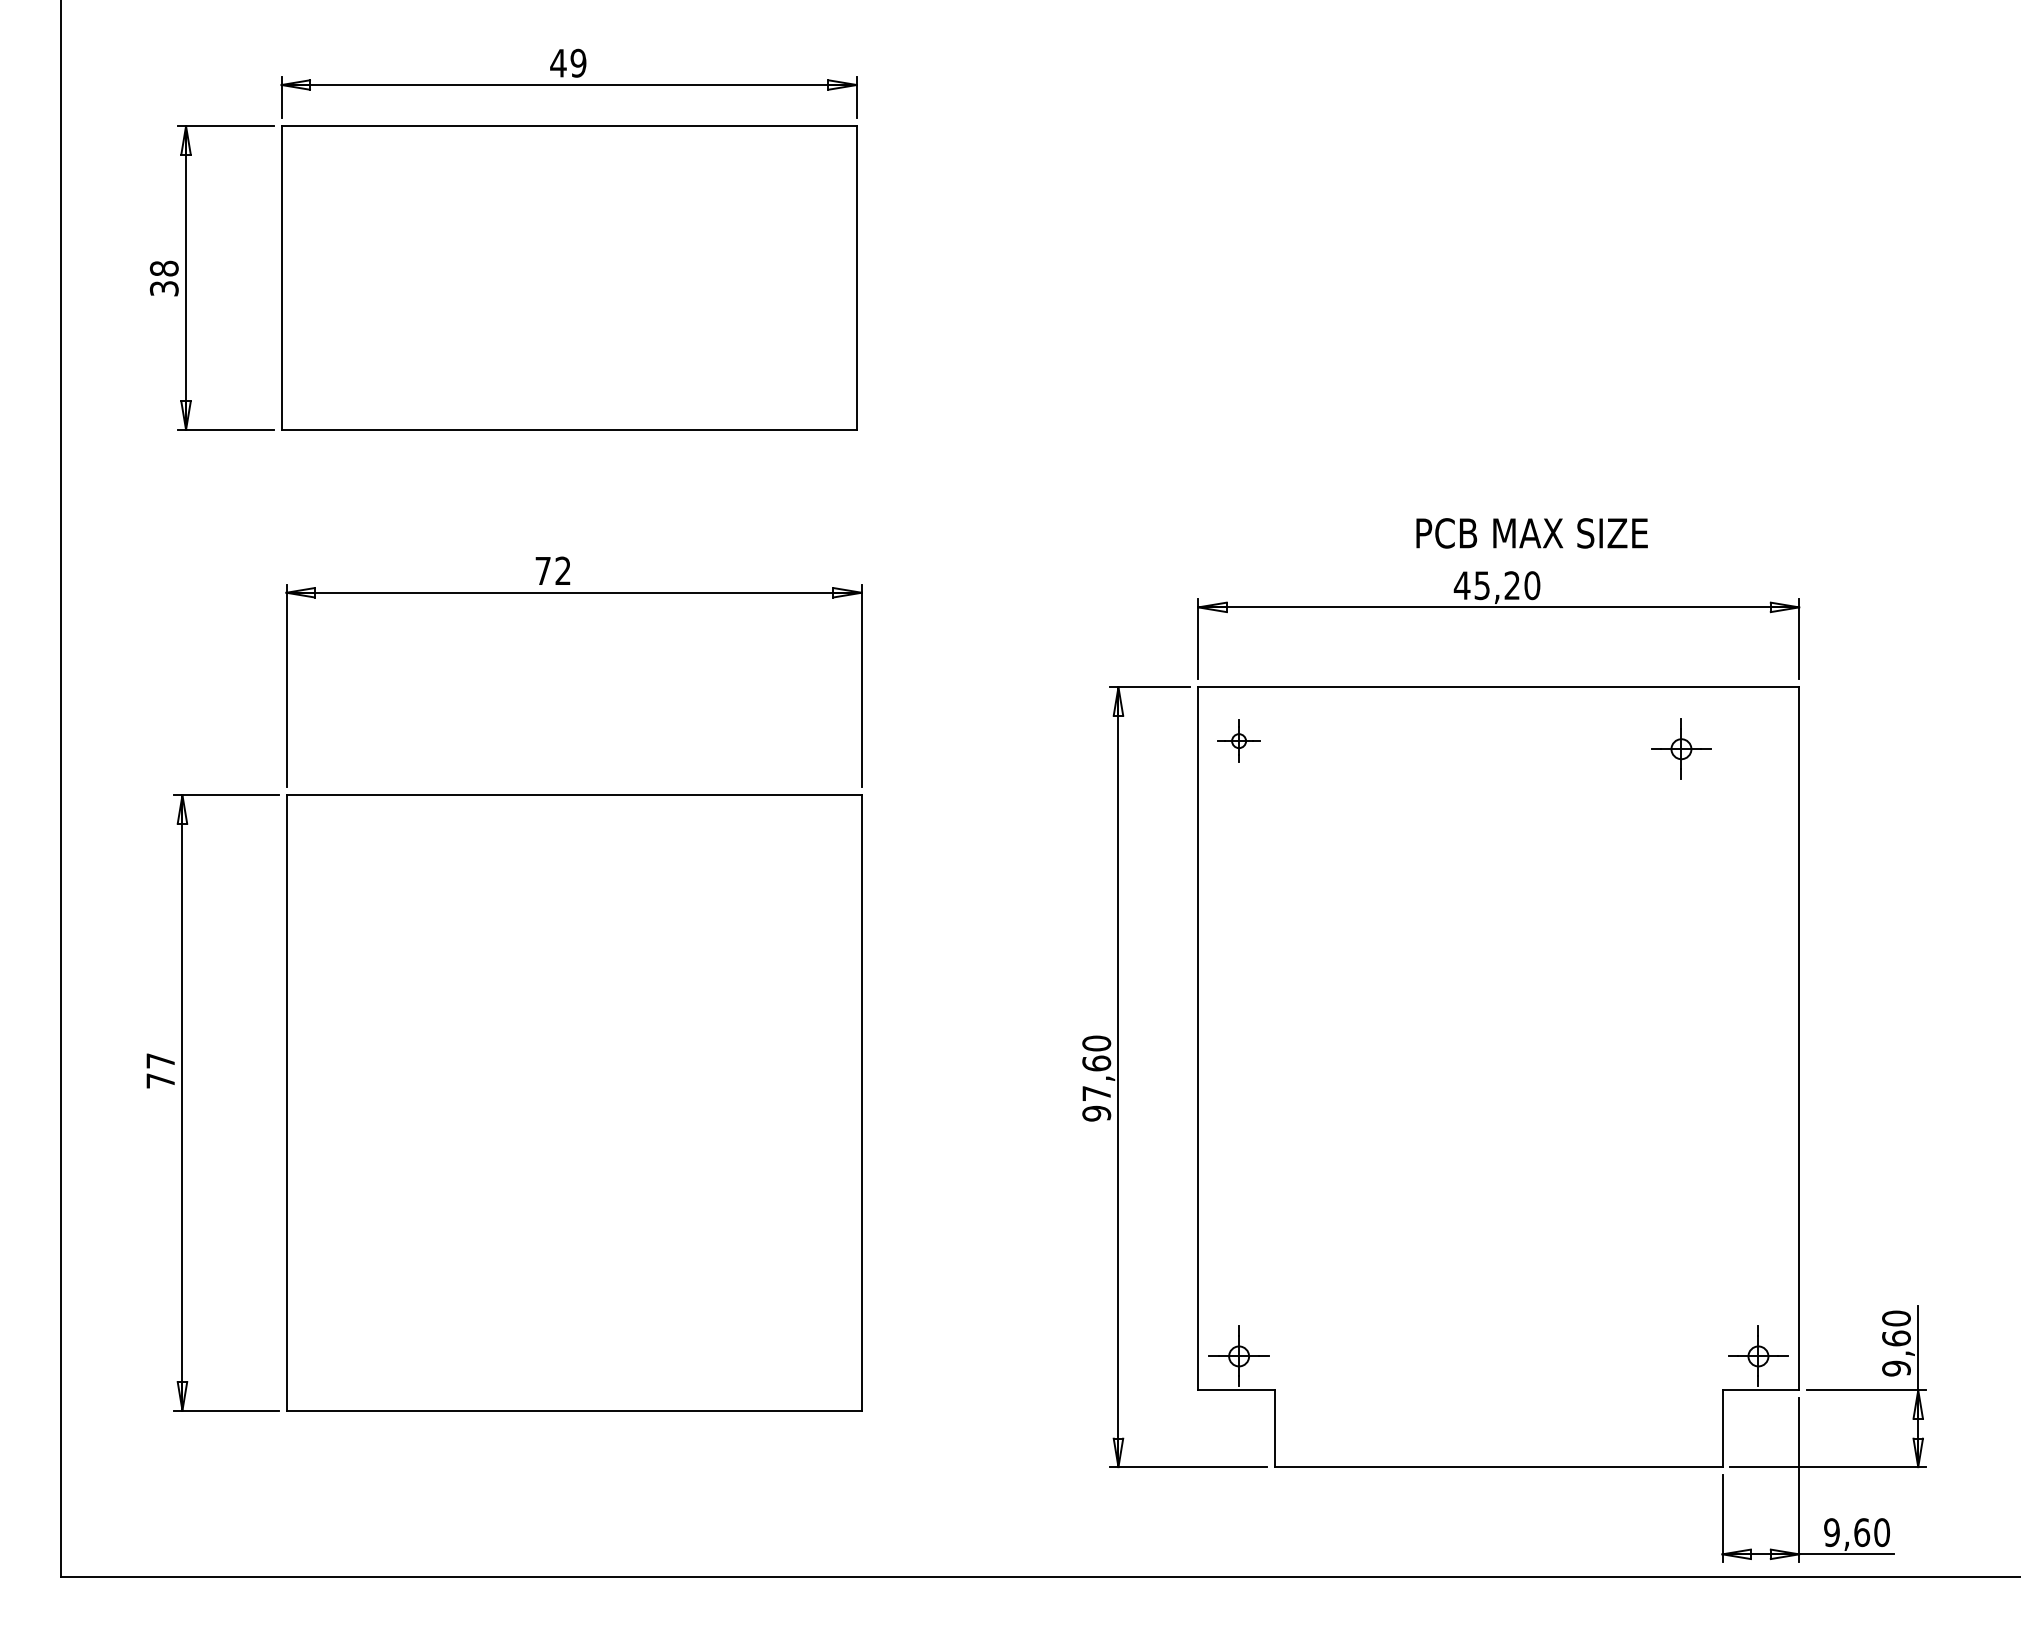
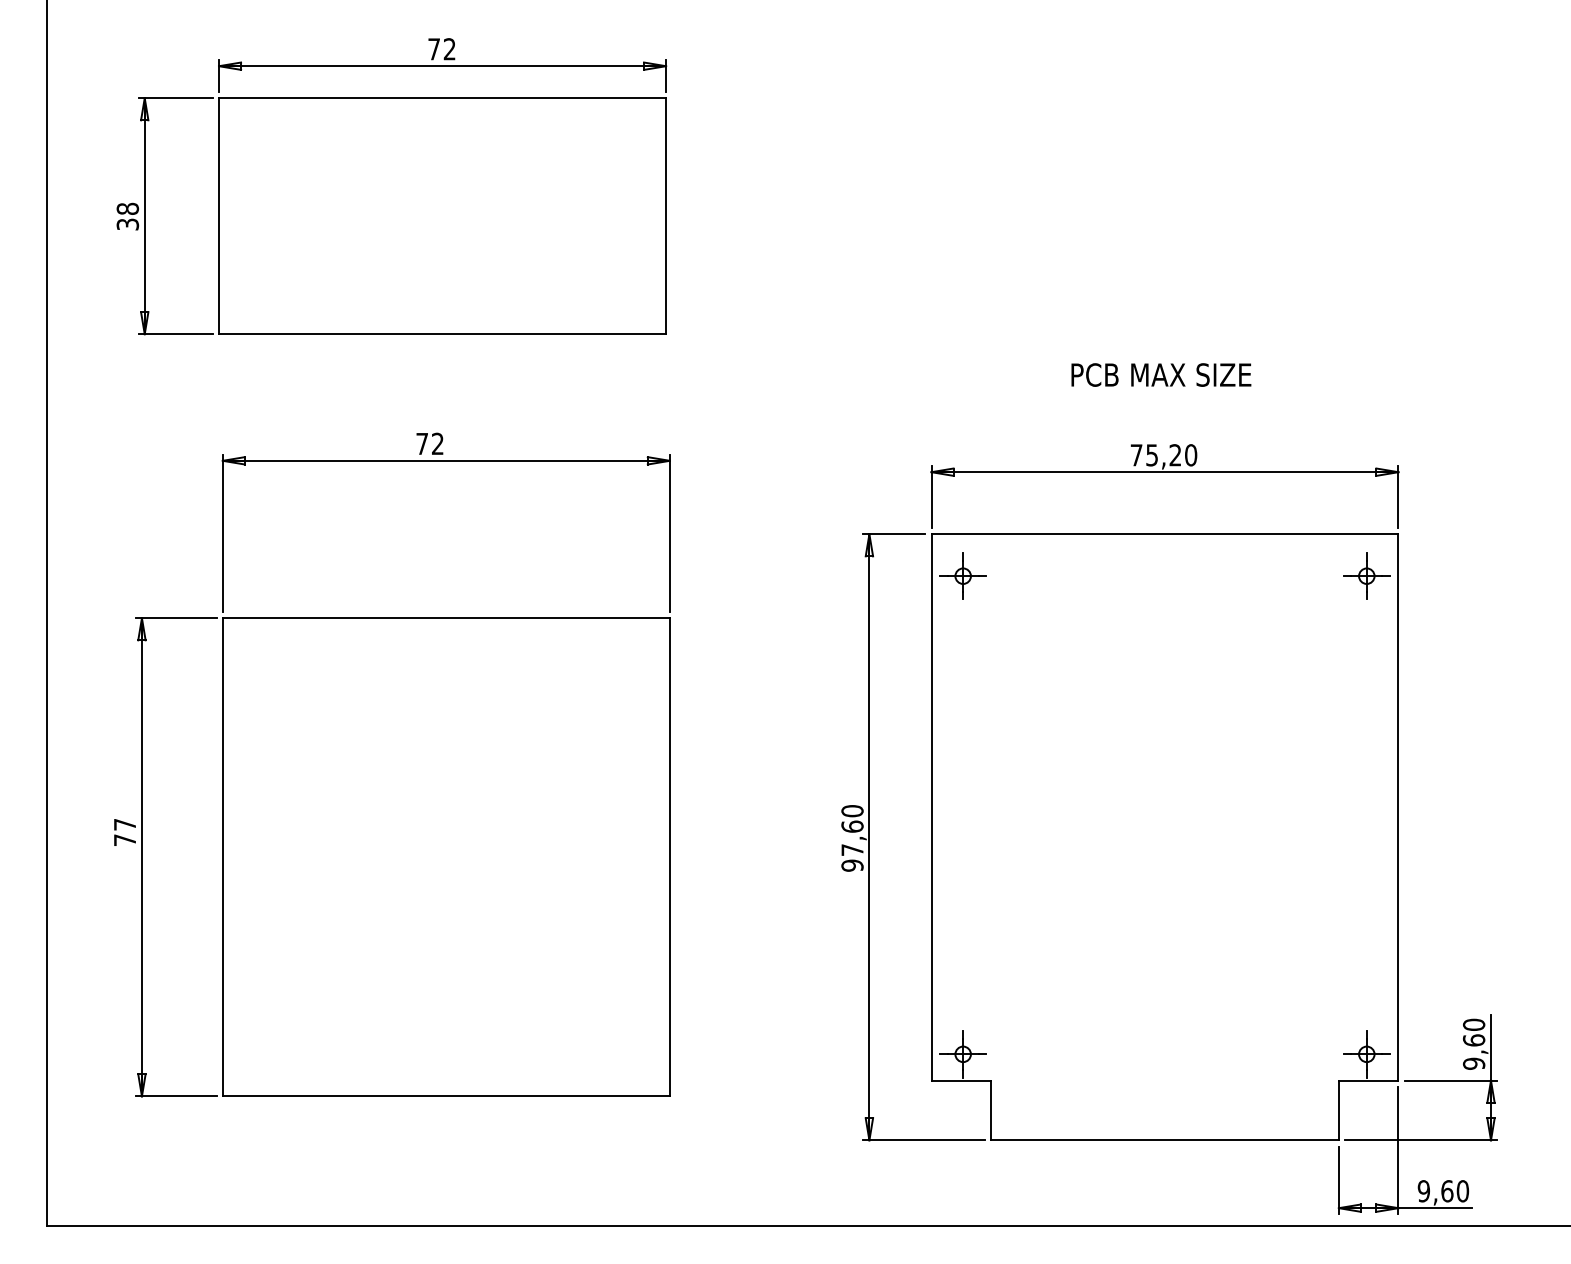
text: (568, 63) -> (441, 49), 49 -> 72
text: (1531, 533) -> (1160, 375), moved
text: (1461, 585) -> (1136, 455), 45,20 -> 75,20
part: (1238, 740) -> (962, 575), size x1.43
part: (1681, 748) -> (1366, 575), moved

